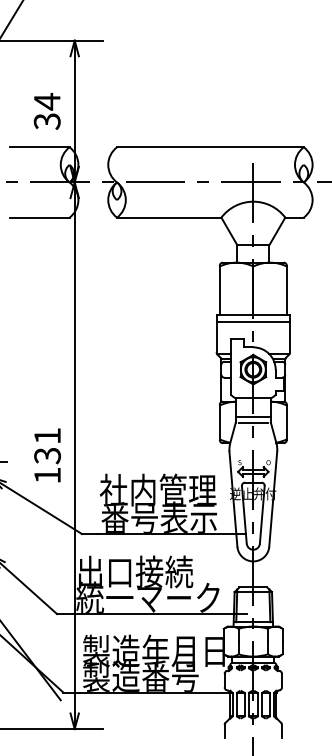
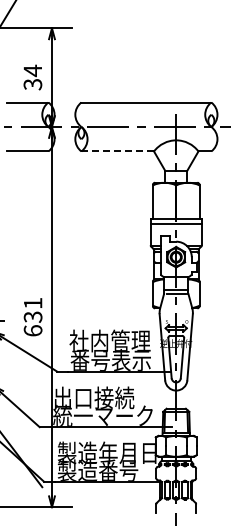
line: (168, 217) -> (117, 151), solid -> dashed
text: (46, 475) -> (32, 330), 131 -> 631

